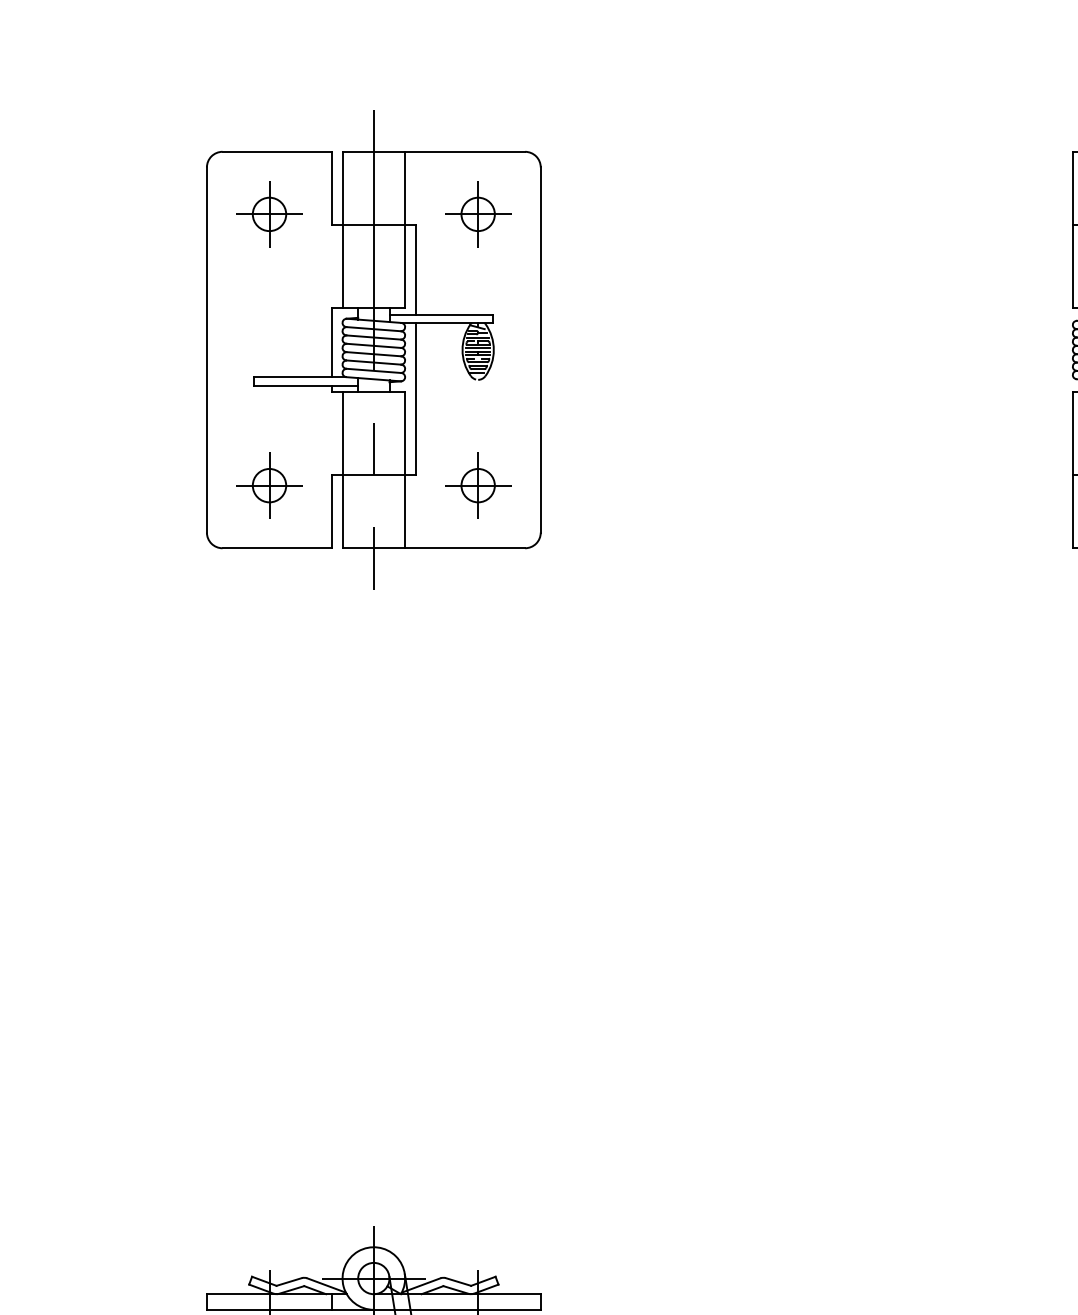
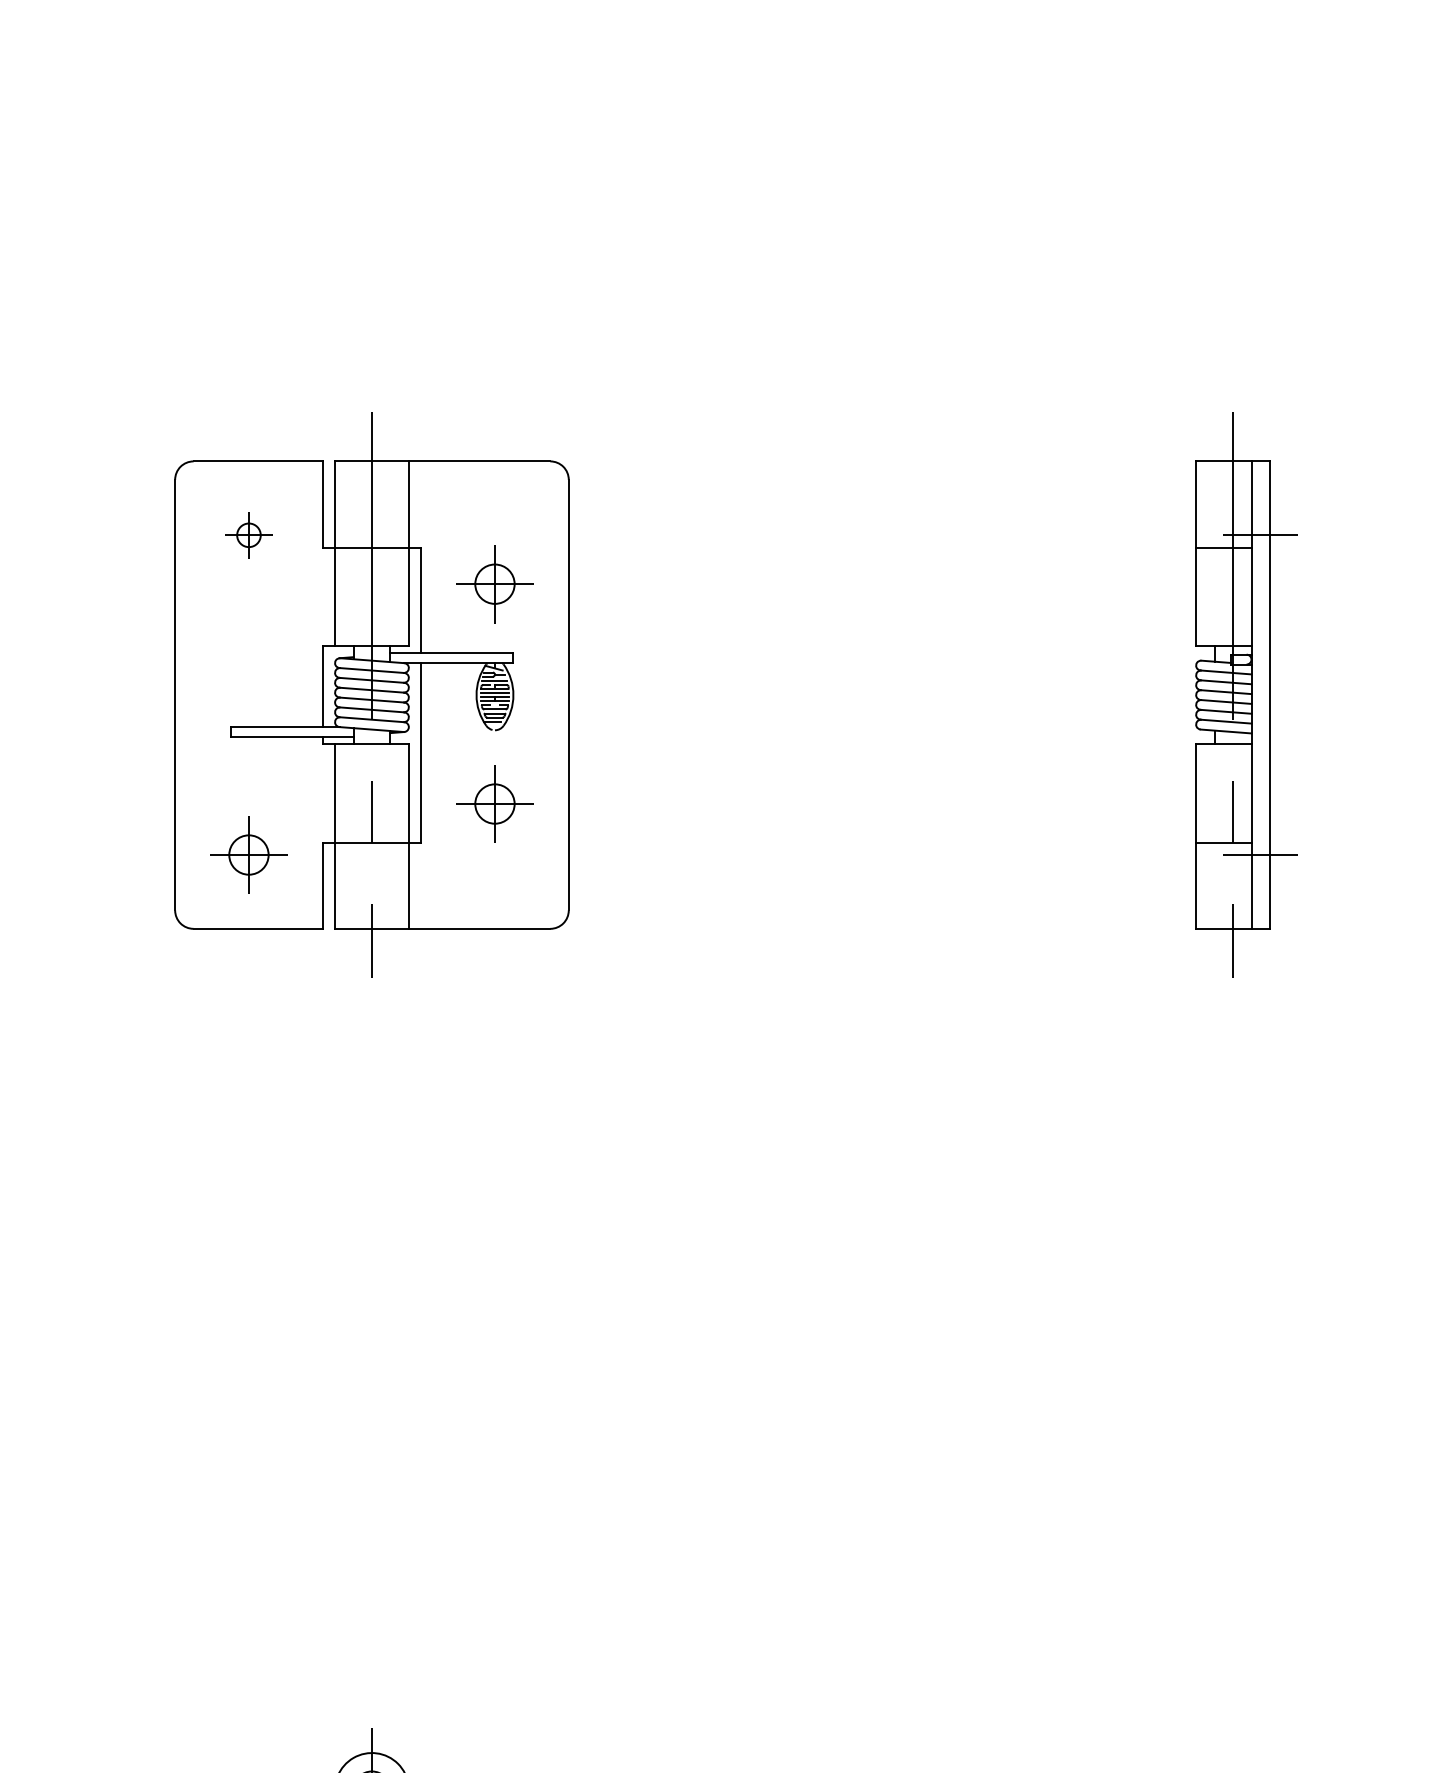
part: (269, 214) -> (248, 535), size x0.6
part: (477, 214) -> (494, 584), moved
part: (477, 485) -> (494, 803), moved

